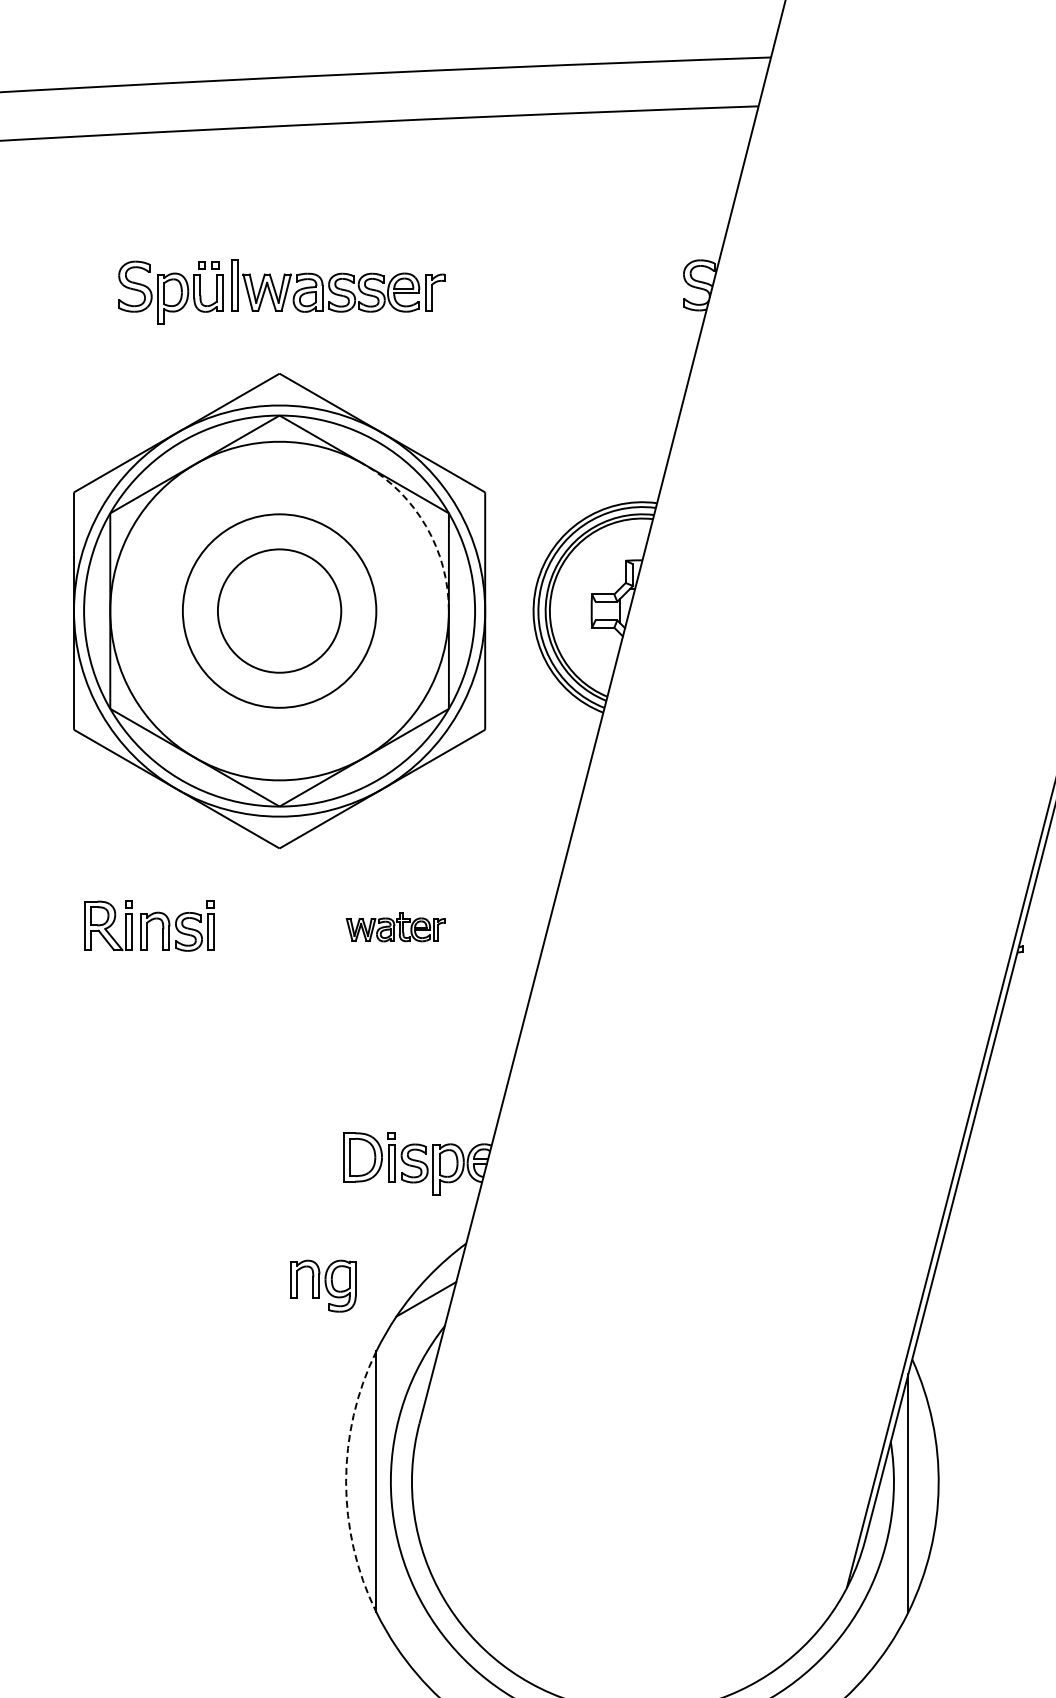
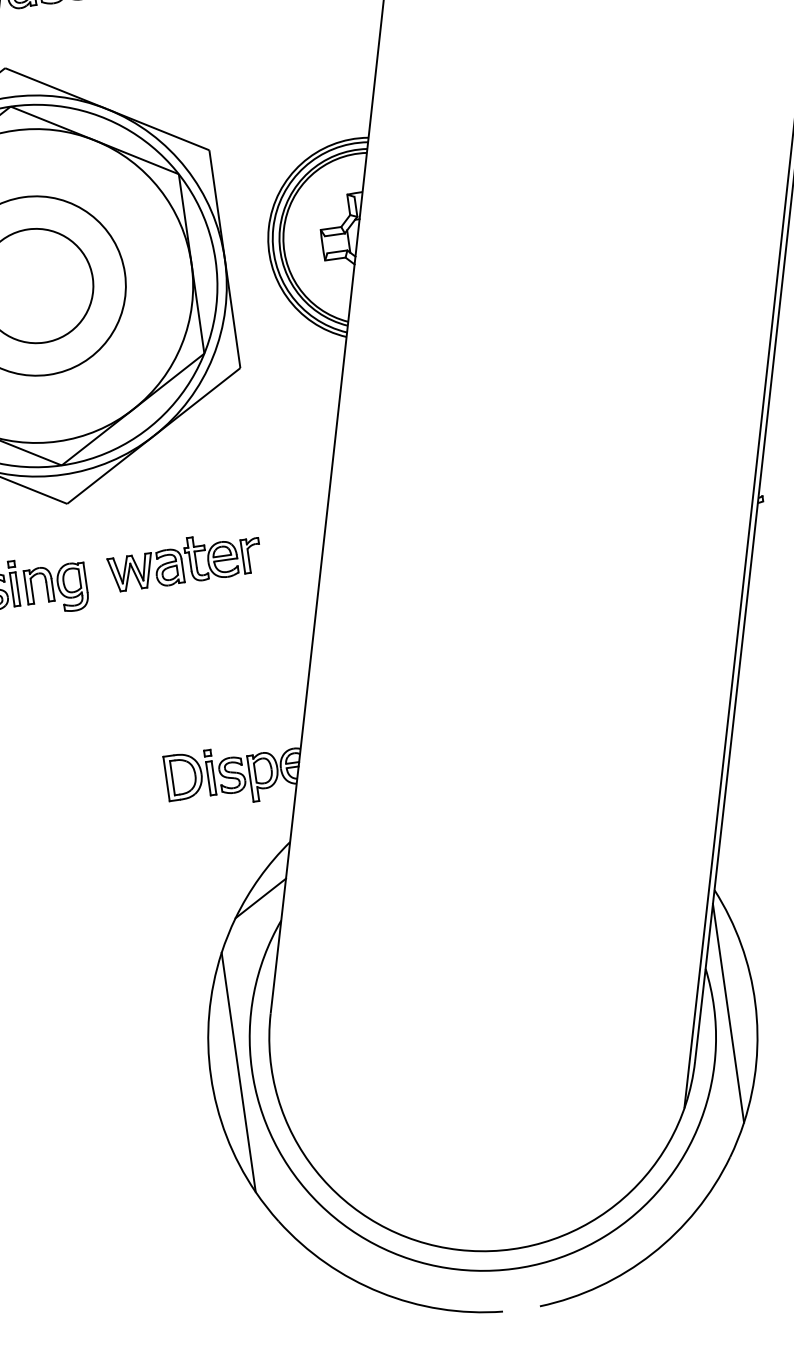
arc: (426, 526) -> (159, 189), dashed -> solid
part: (395, 926) -> (183, 560), size x1.67
part: (323, 1285) -> (56, 588), moved
arc: (346, 1481) -> (211, 1076), dashed -> solid

